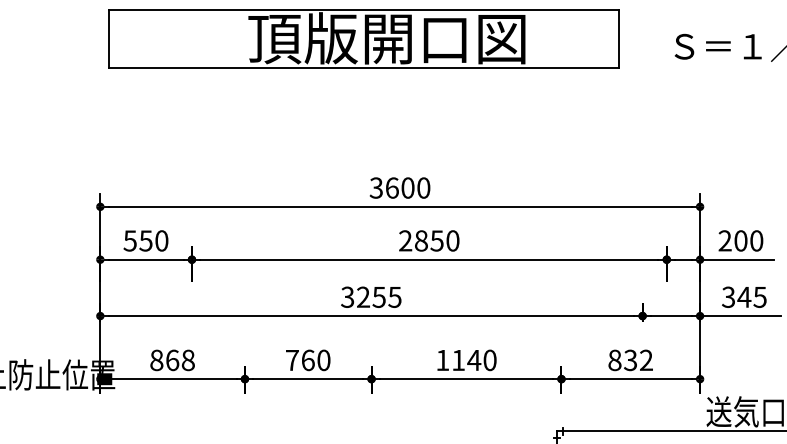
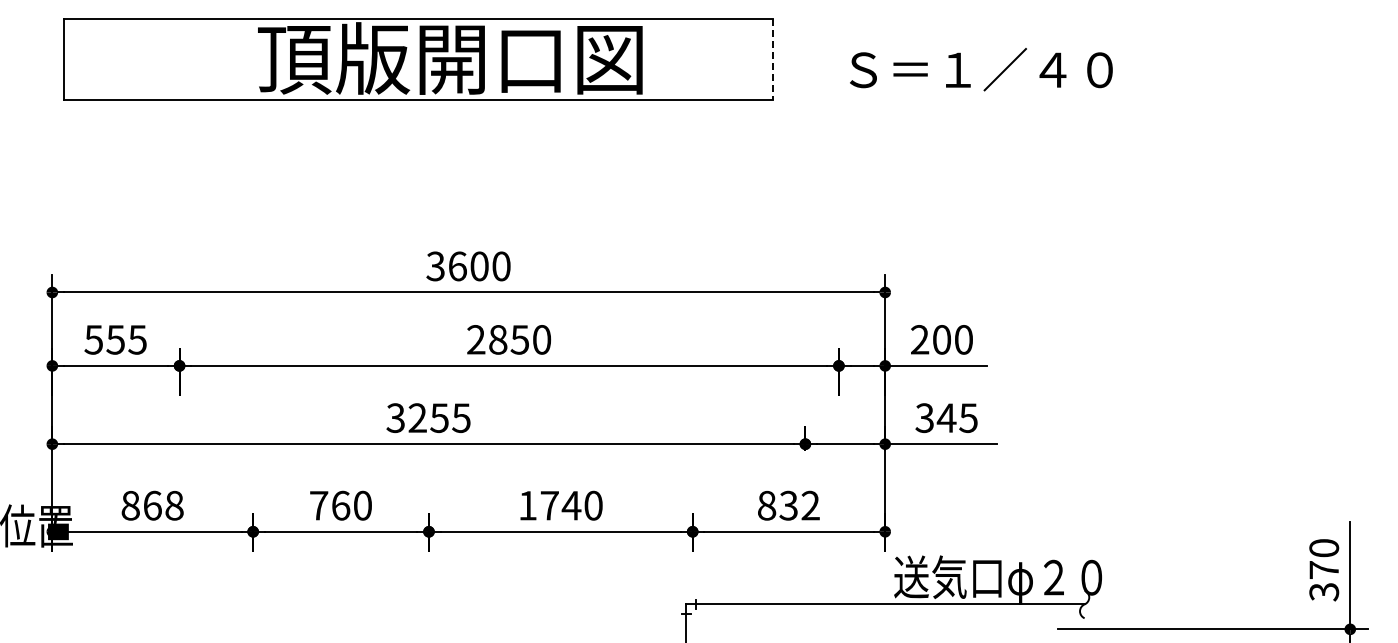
line: (618, 39) -> (772, 60), solid -> dashed
text: (161, 240) -> (137, 339), 550 -> 555
text: (458, 360) -> (549, 505), 1140 -> 1740

